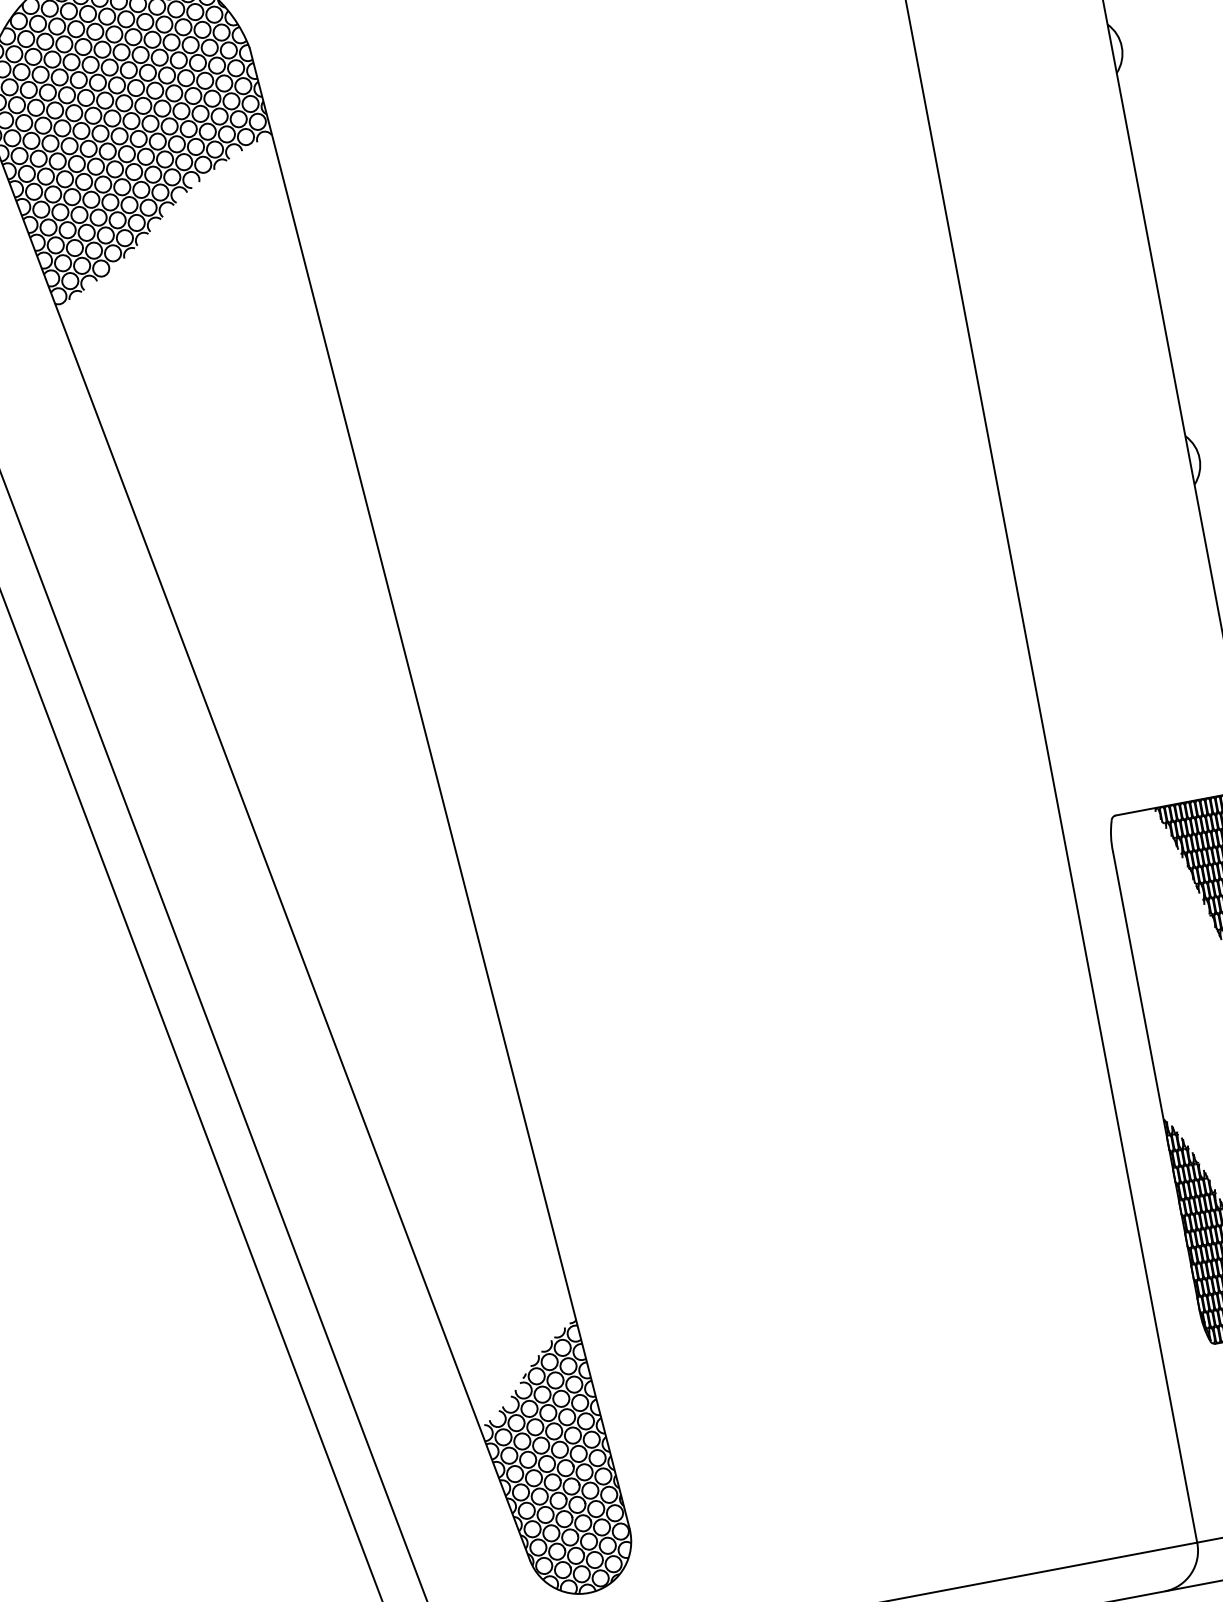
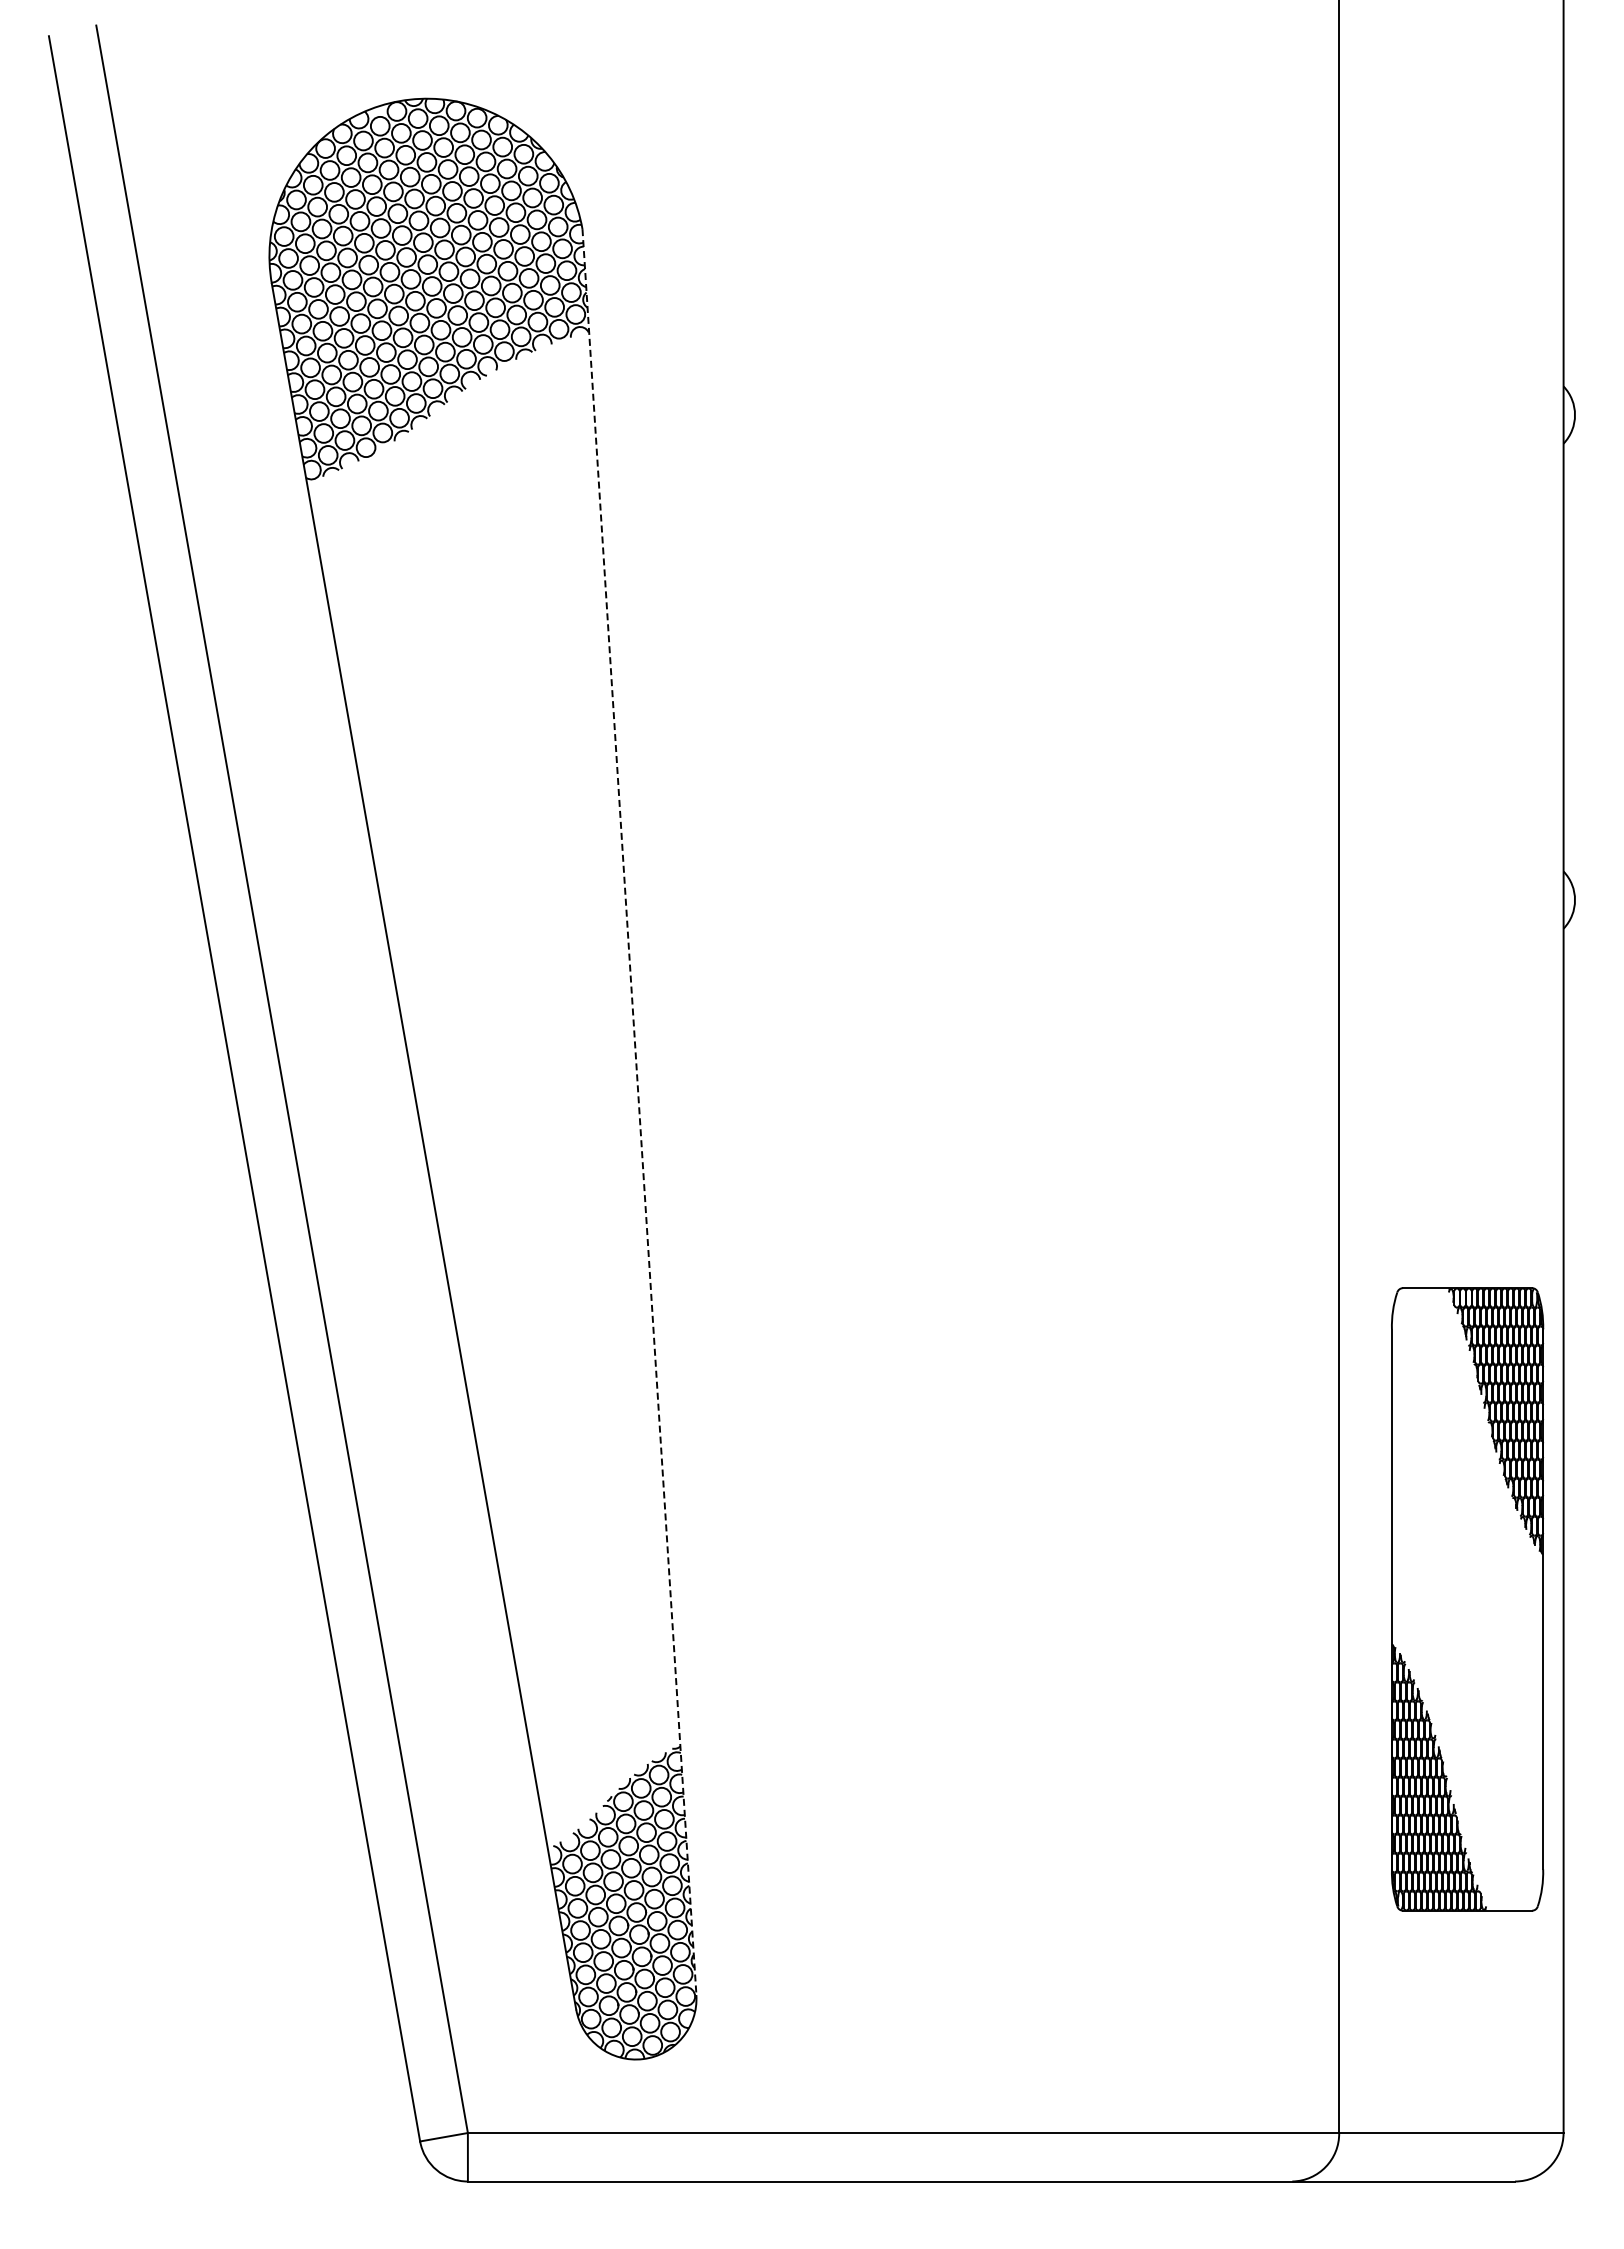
line: (439, 788) -> (639, 1112), solid -> dashed

